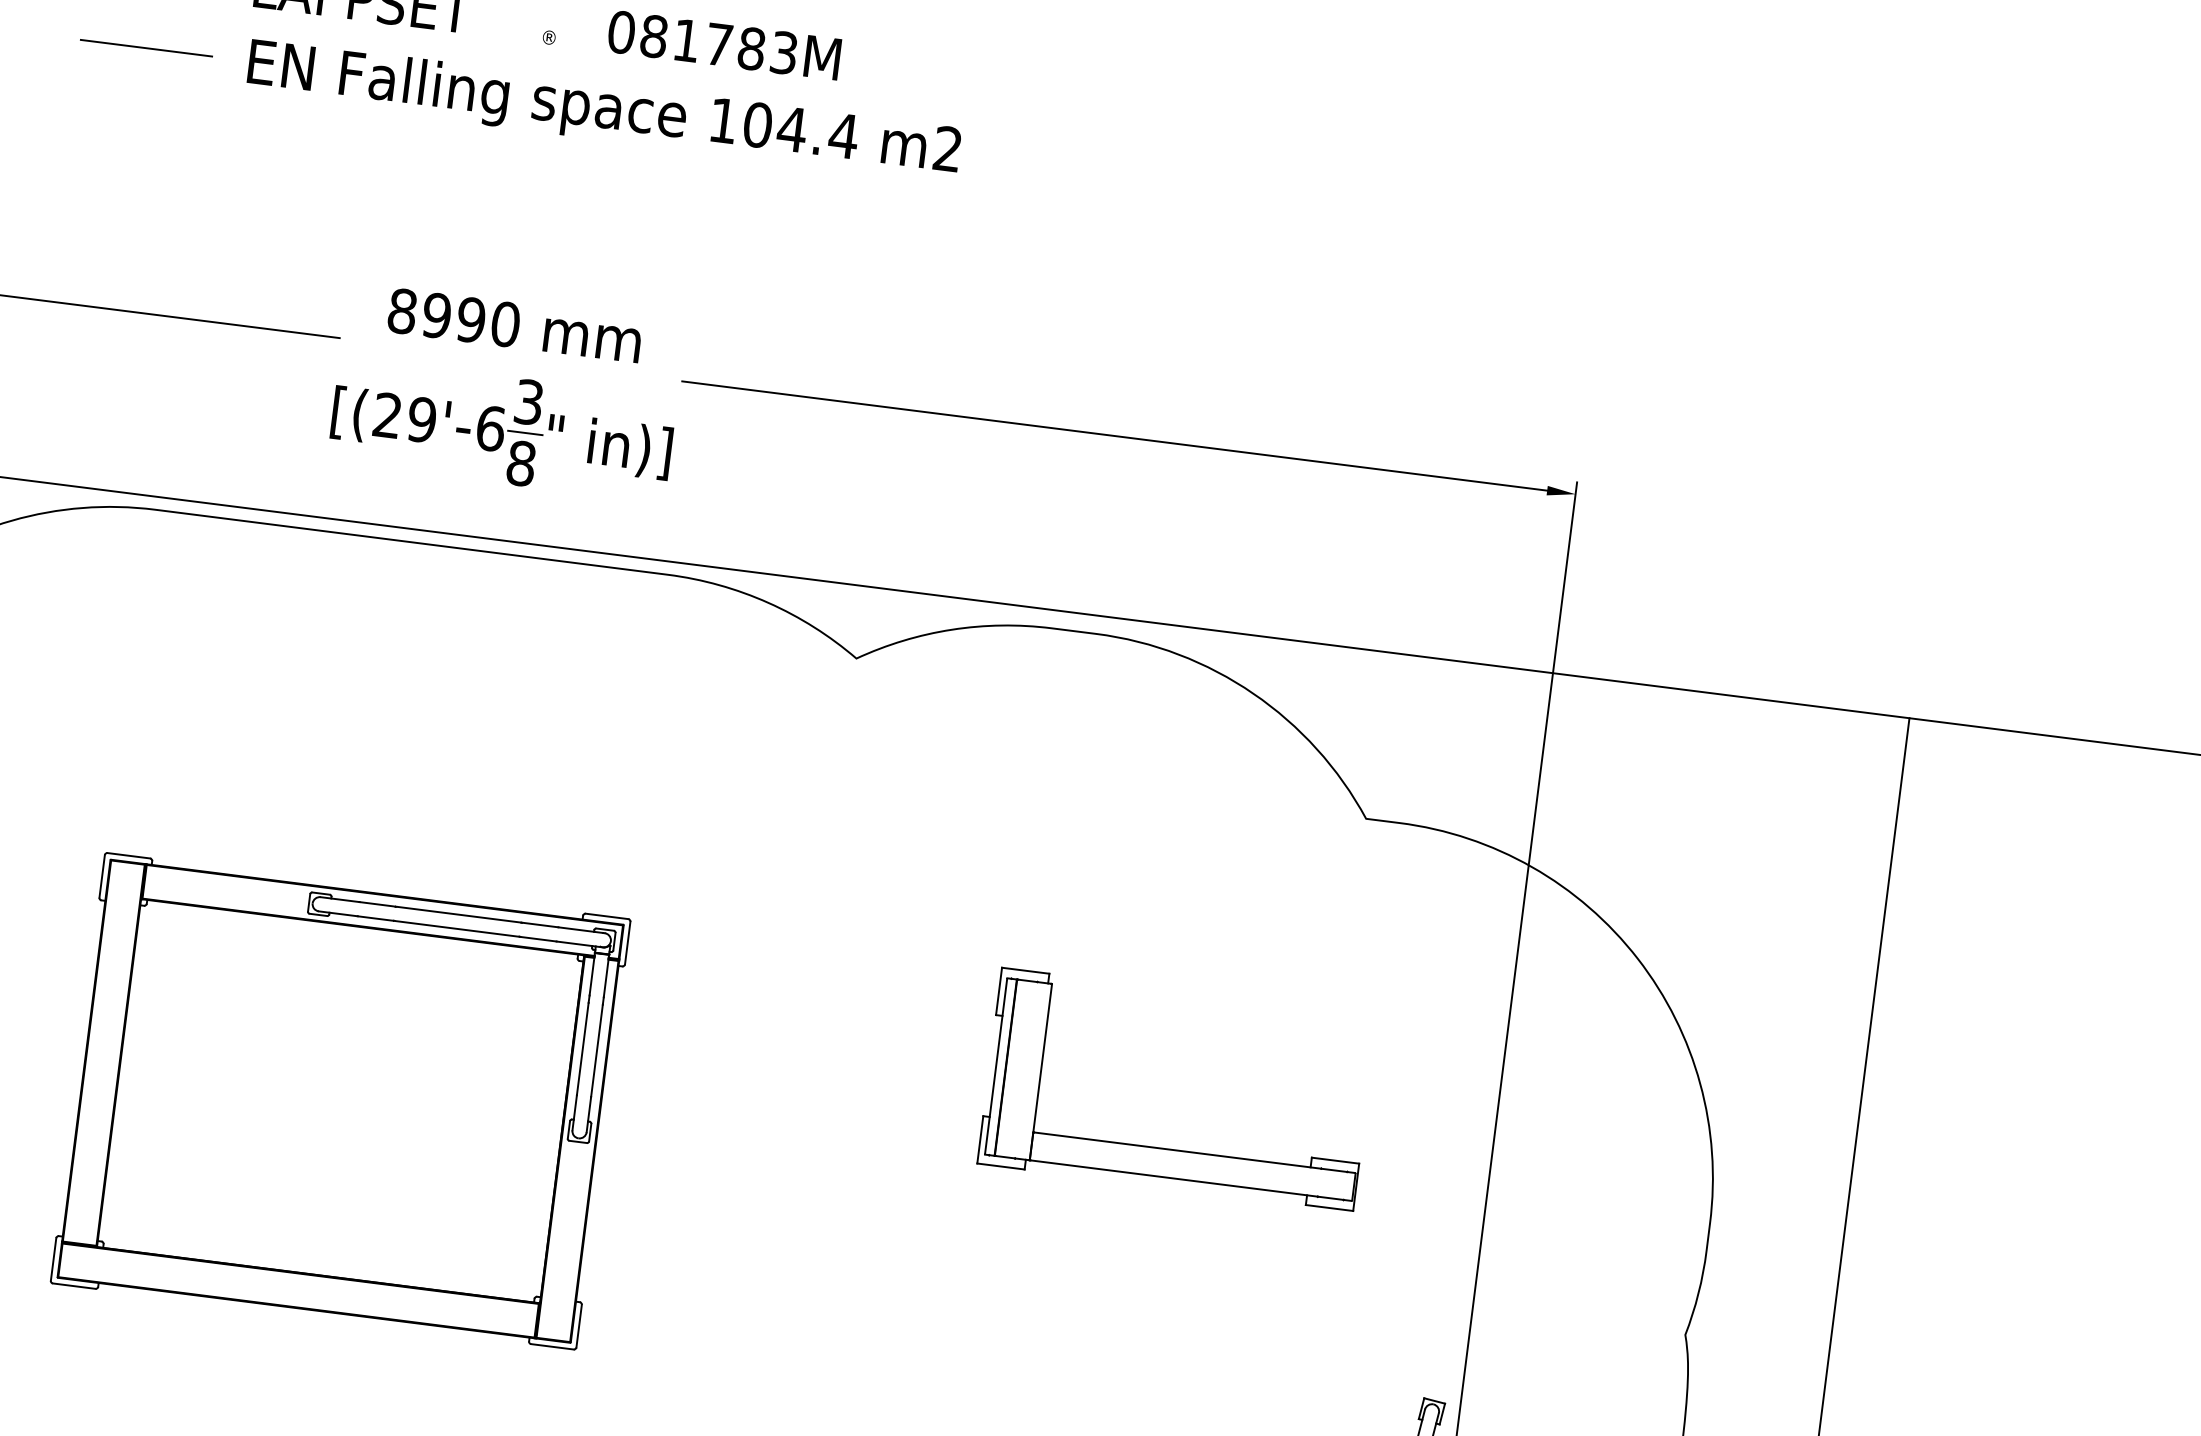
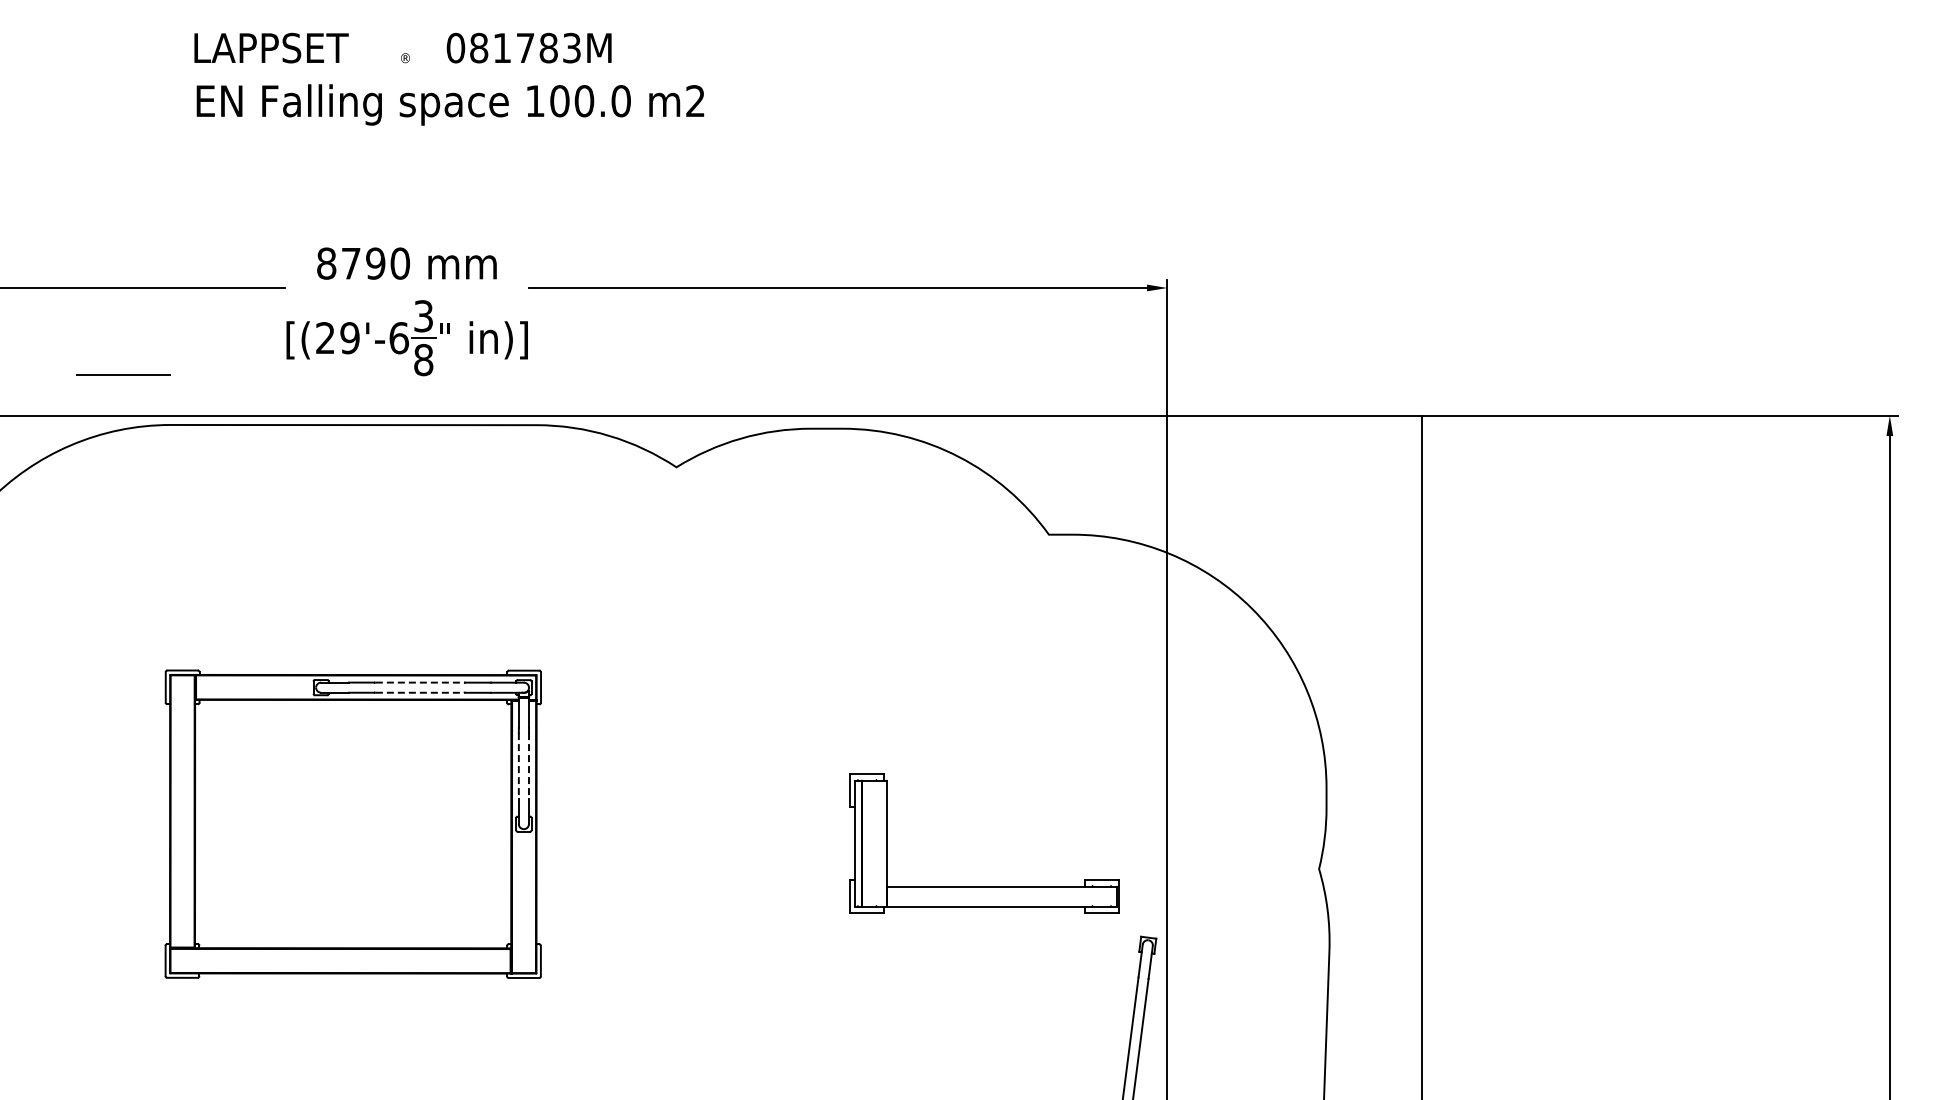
line: (146, 46) -> (123, 374), moved
text: (817, 133) -> (602, 101), 104.4 -> 100.0
text: (435, 315) -> (350, 263), 8990 -> 8790
line: (459, 914) -> (420, 682), solid -> dashed
line: (458, 928) -> (420, 692), solid -> dashed
line: (582, 1049) -> (518, 766), solid -> dashed
line: (596, 1051) -> (528, 766), solid -> dashed
part: (1170, 1149) -> (984, 886), moved

